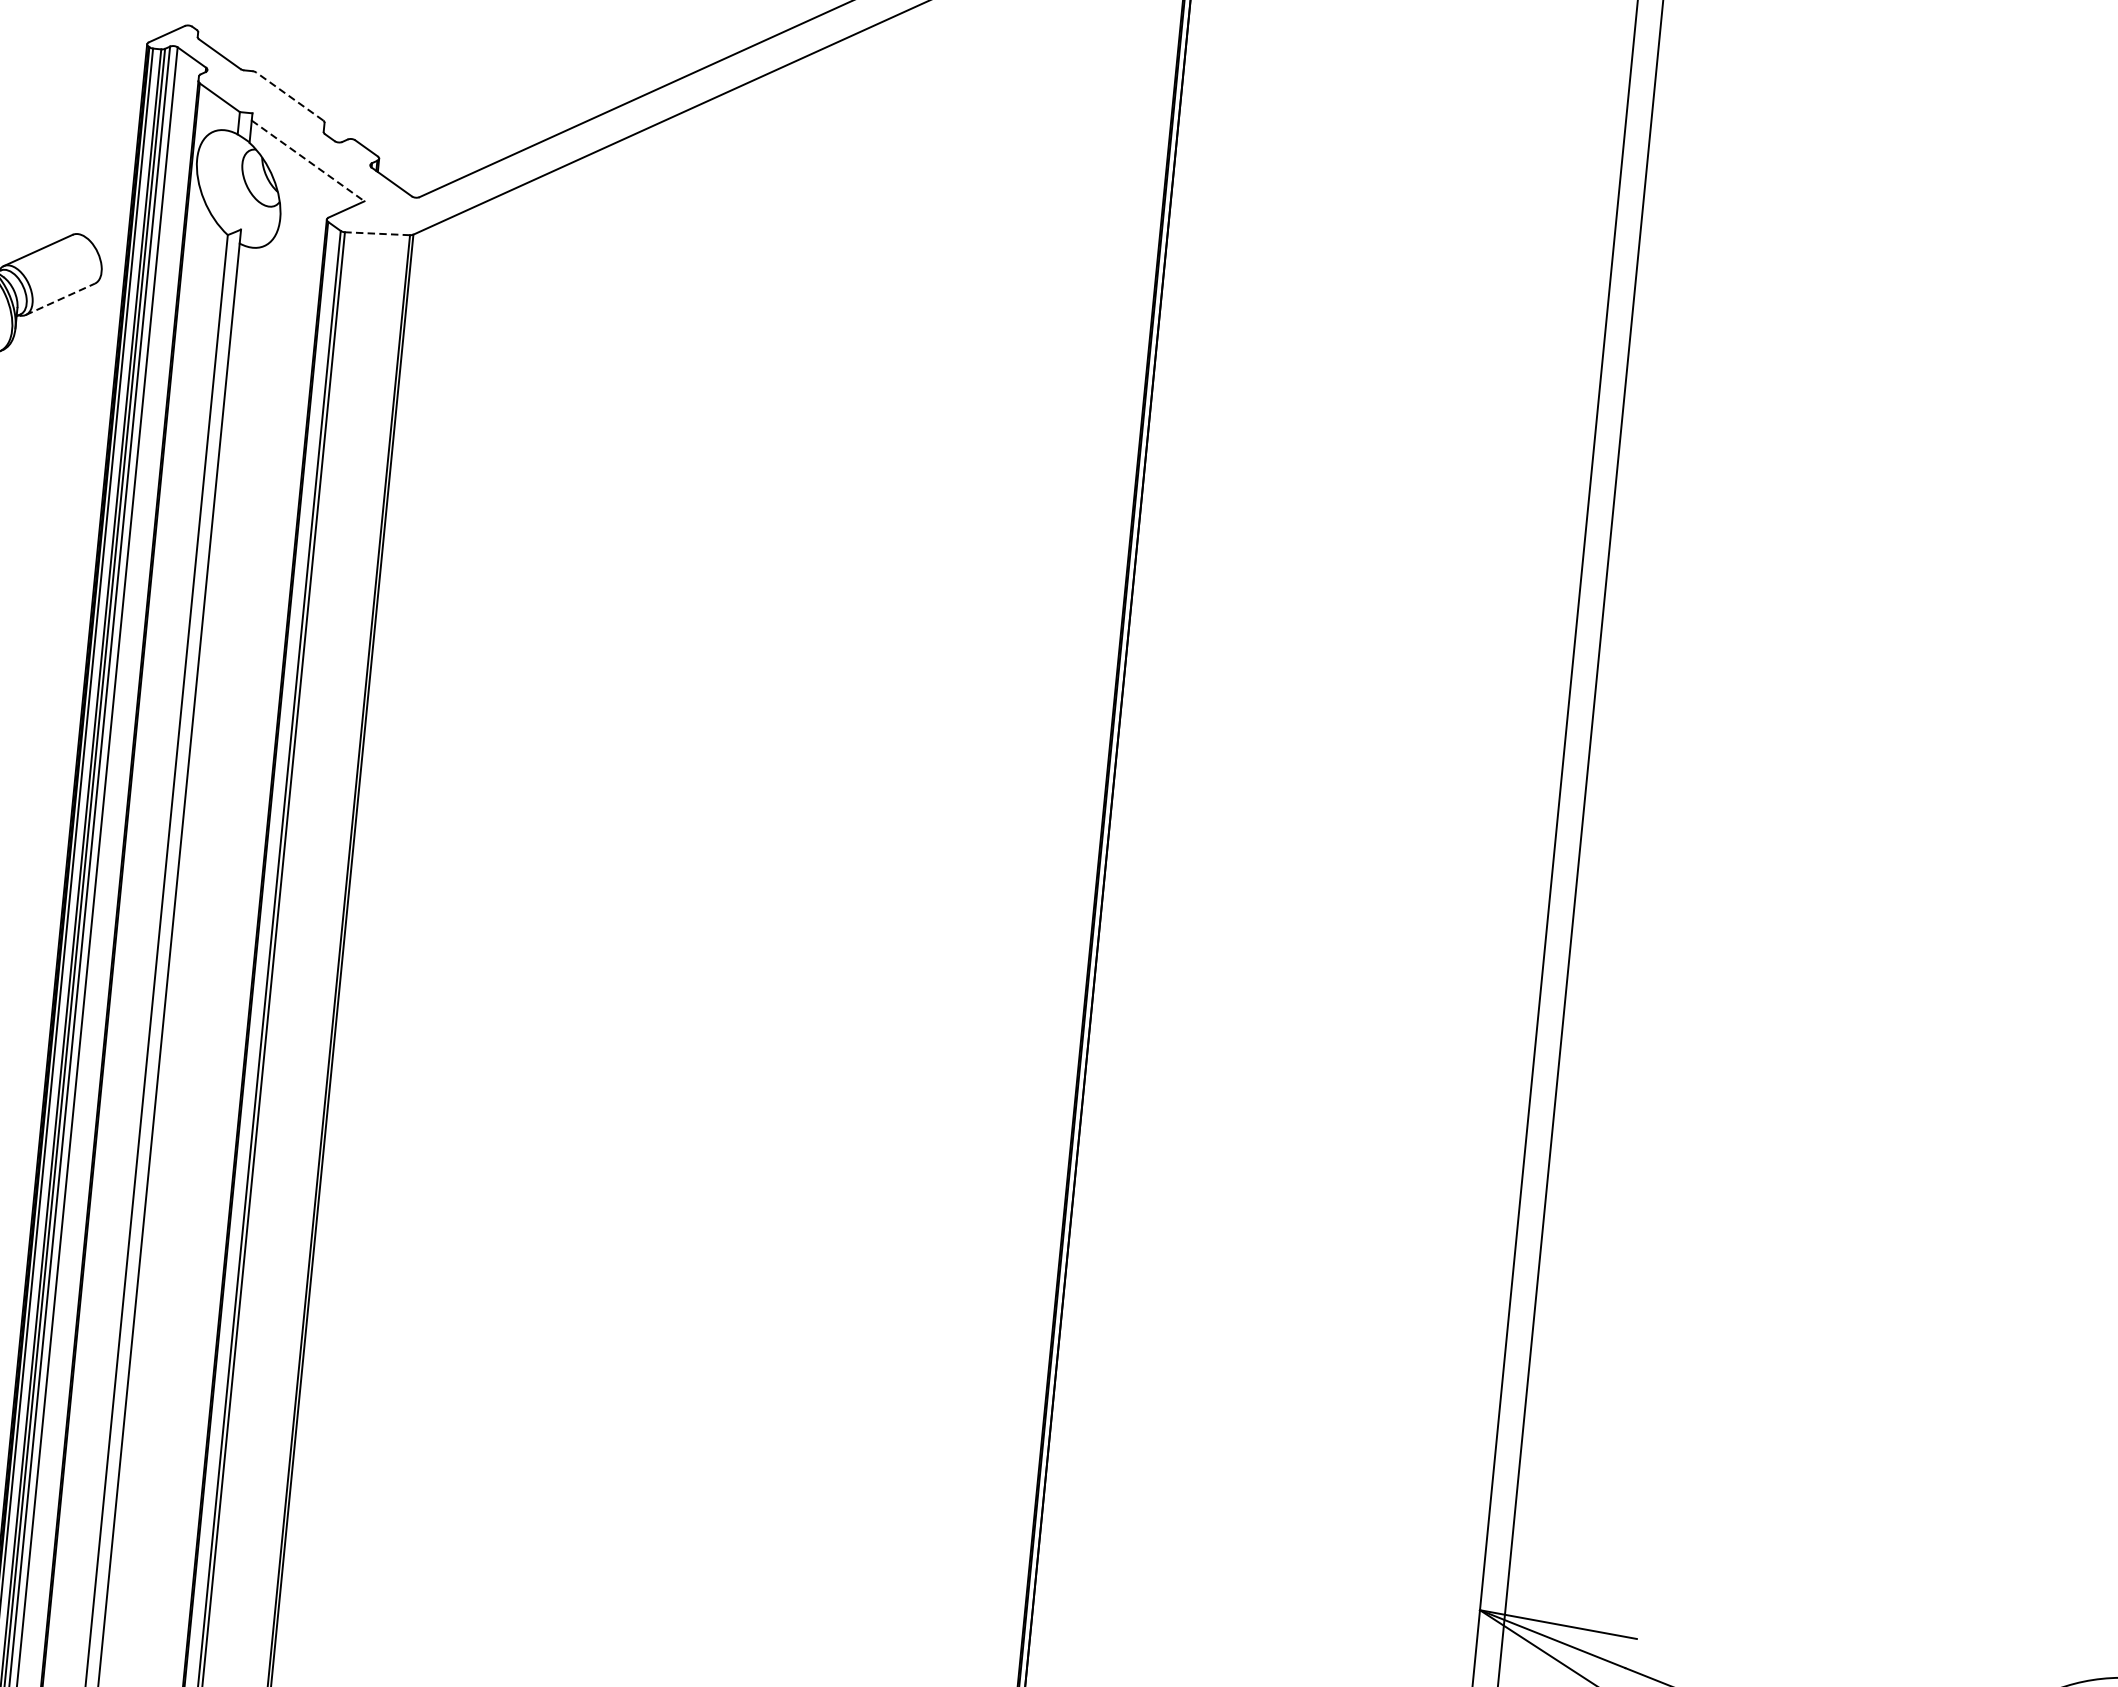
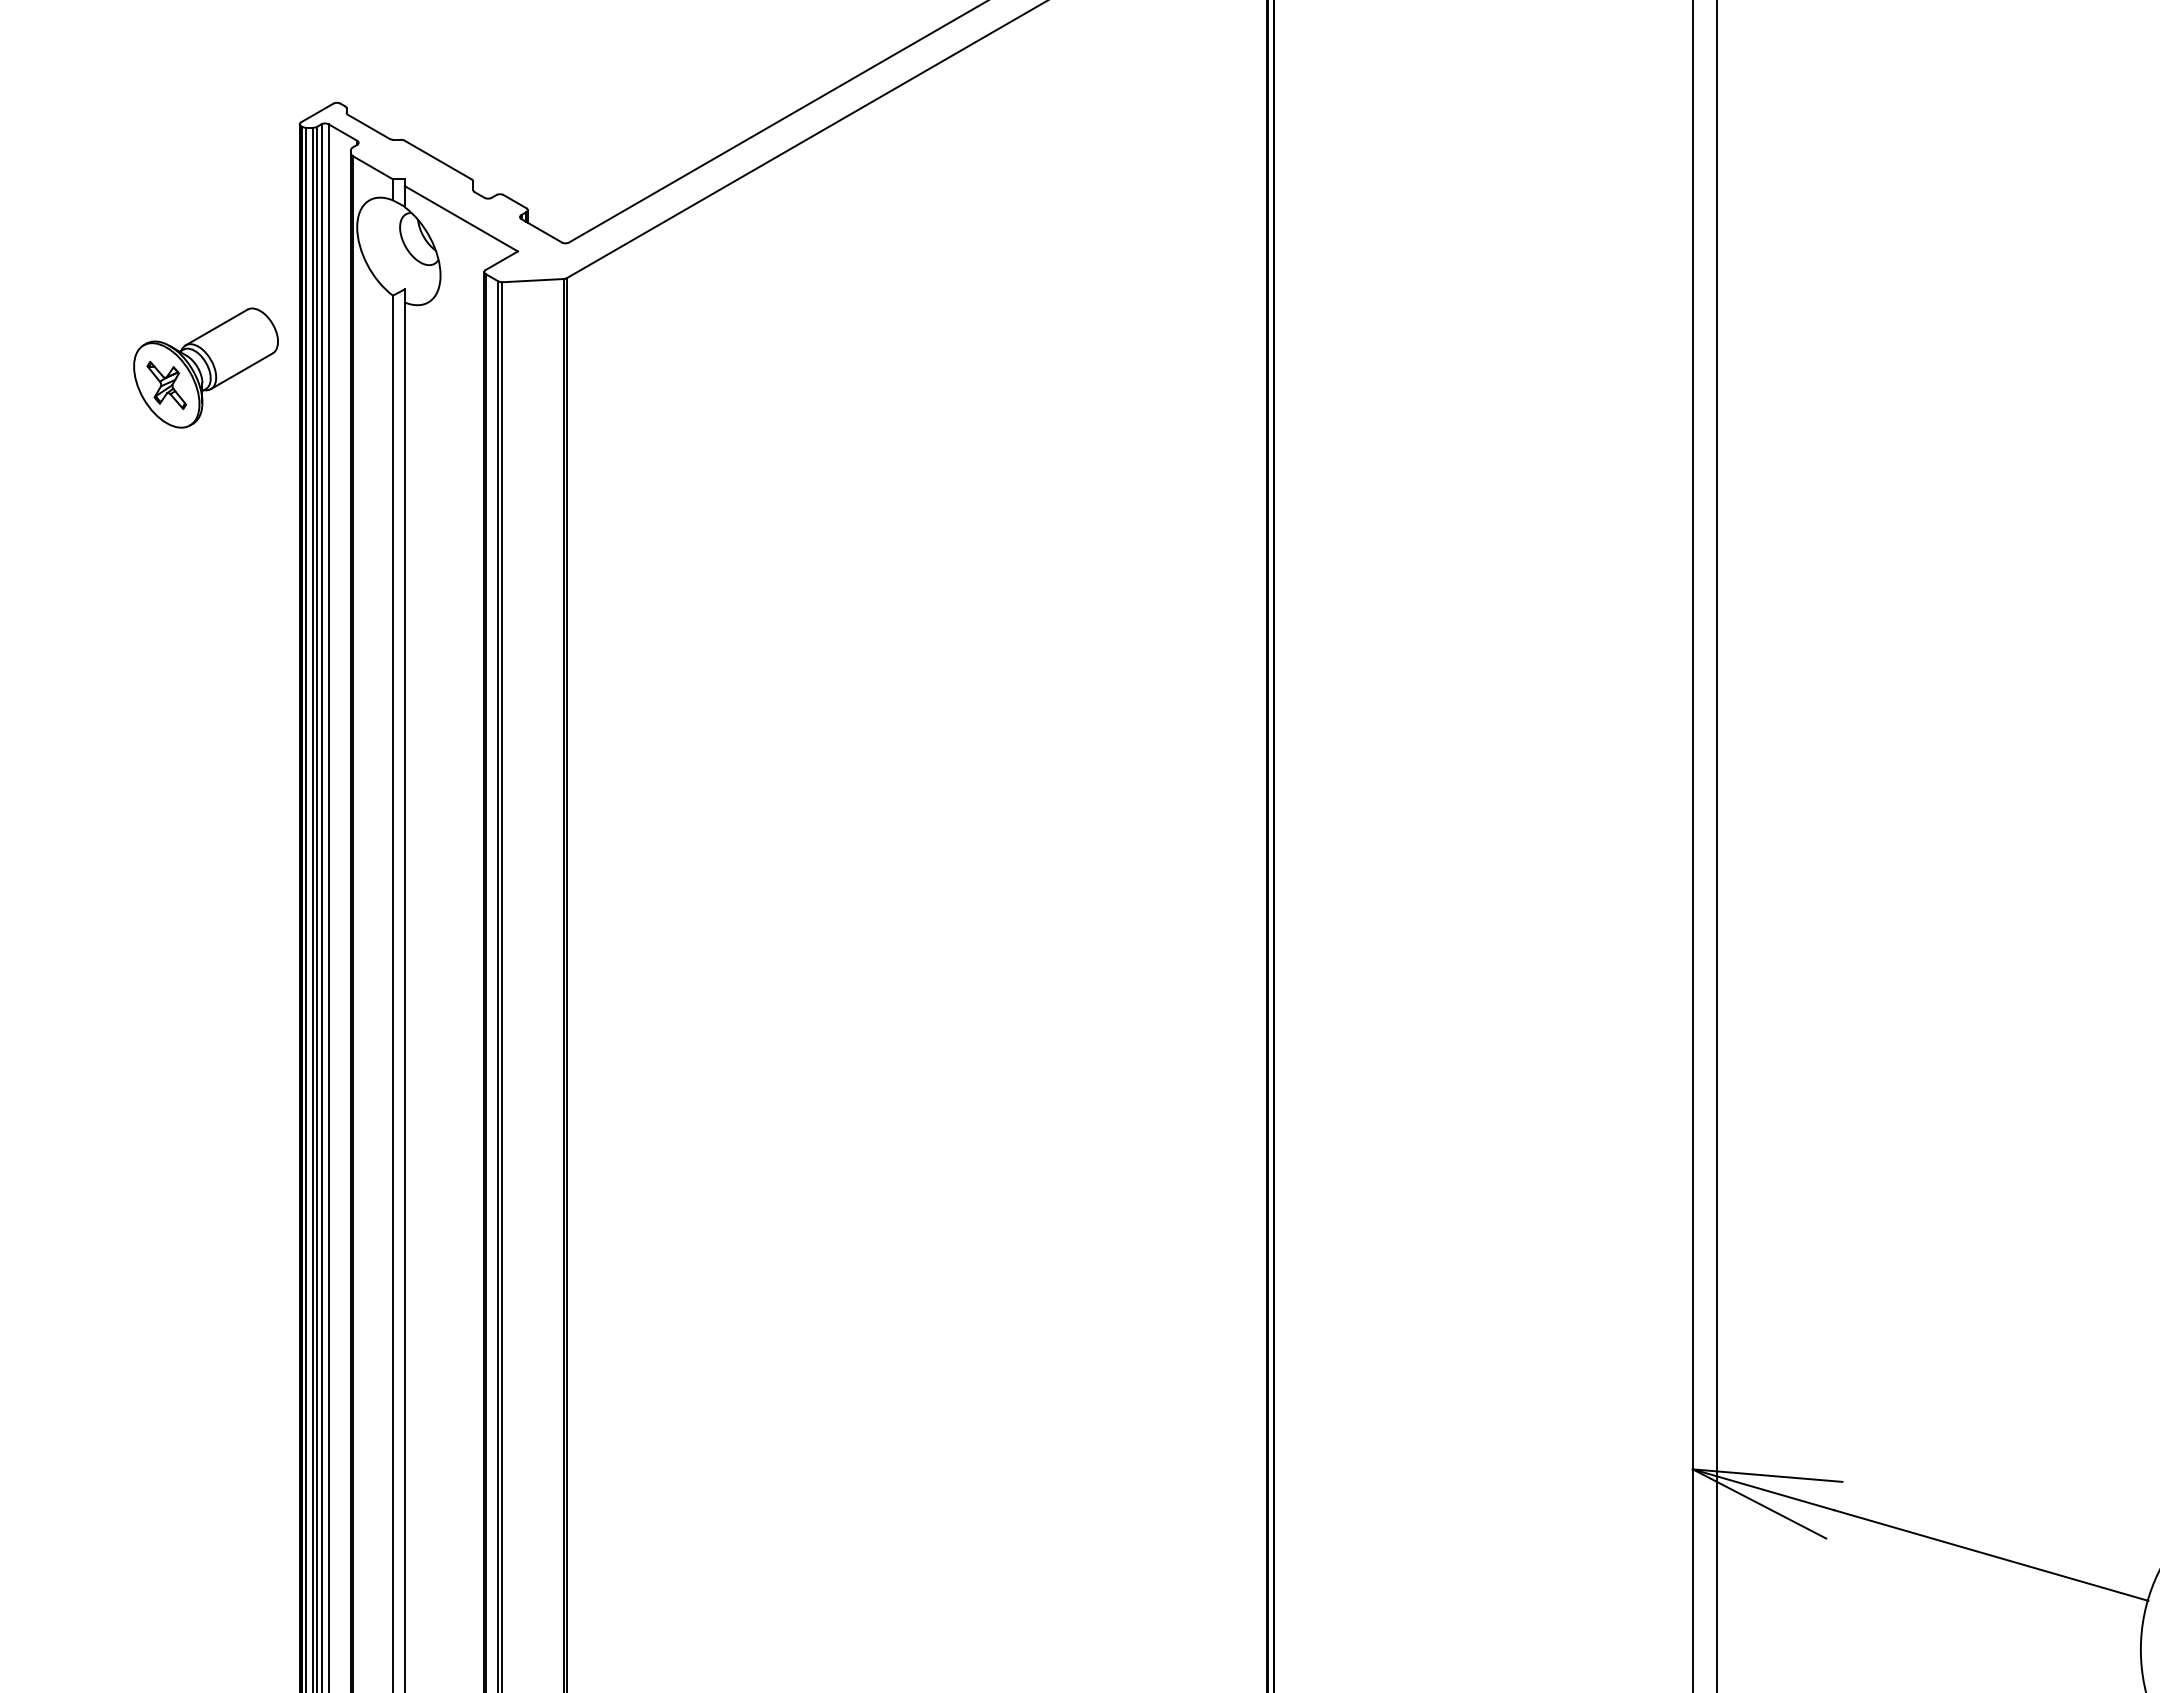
line: (289, 96) -> (438, 160), dashed -> solid
line: (308, 161) -> (461, 219), dashed -> solid
line: (377, 233) -> (533, 280), dashed -> solid
line: (59, 299) -> (241, 371), dashed -> solid

